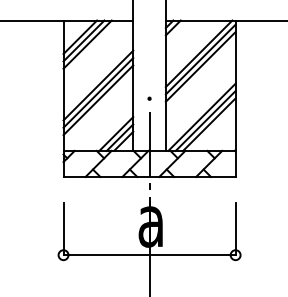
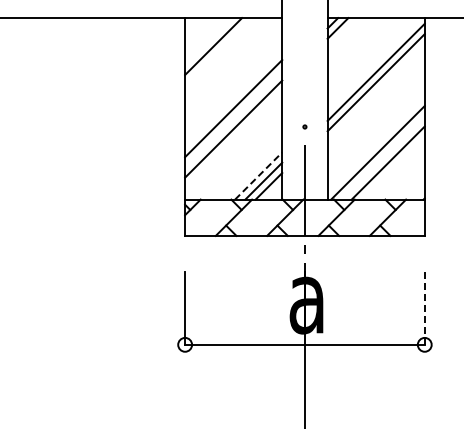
line: (80, 37) -> (208, 41), removed
line: (87, 44) -> (218, 51), removed
line: (198, 53) -> (373, 64), removed
line: (98, 92) -> (233, 118), removed
line: (205, 120) -> (382, 157), removed
line: (116, 133) -> (259, 175), solid -> dashed
line: (235, 229) -> (424, 309), solid -> dashed

